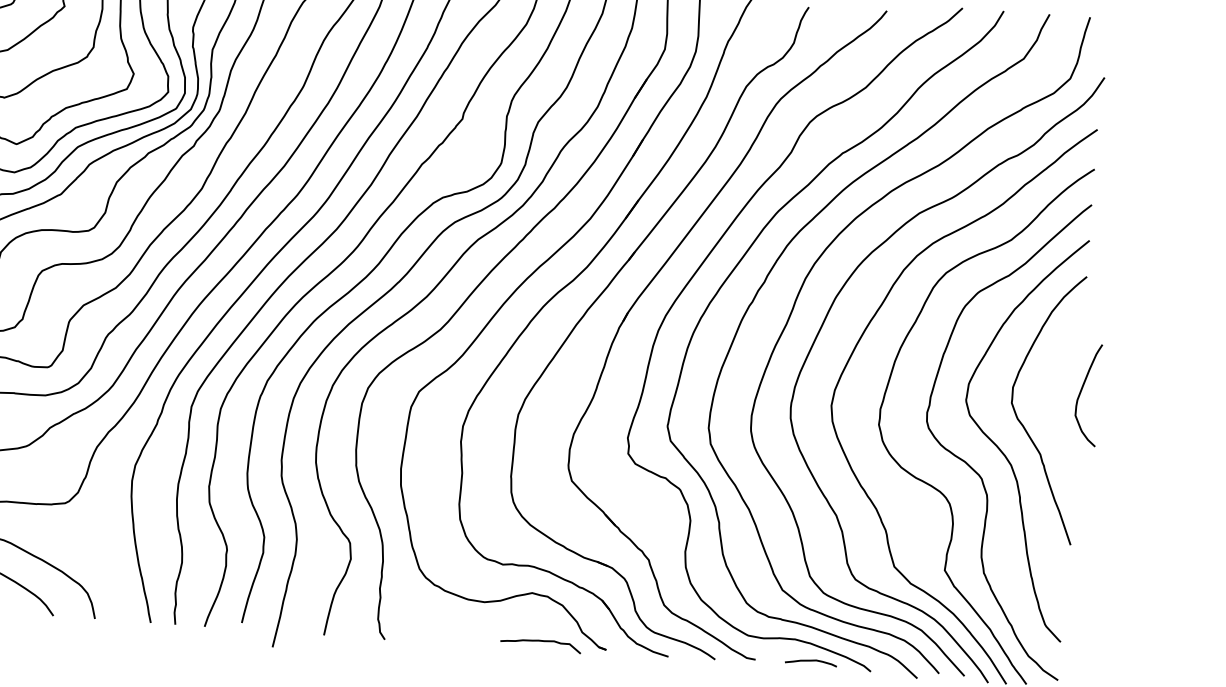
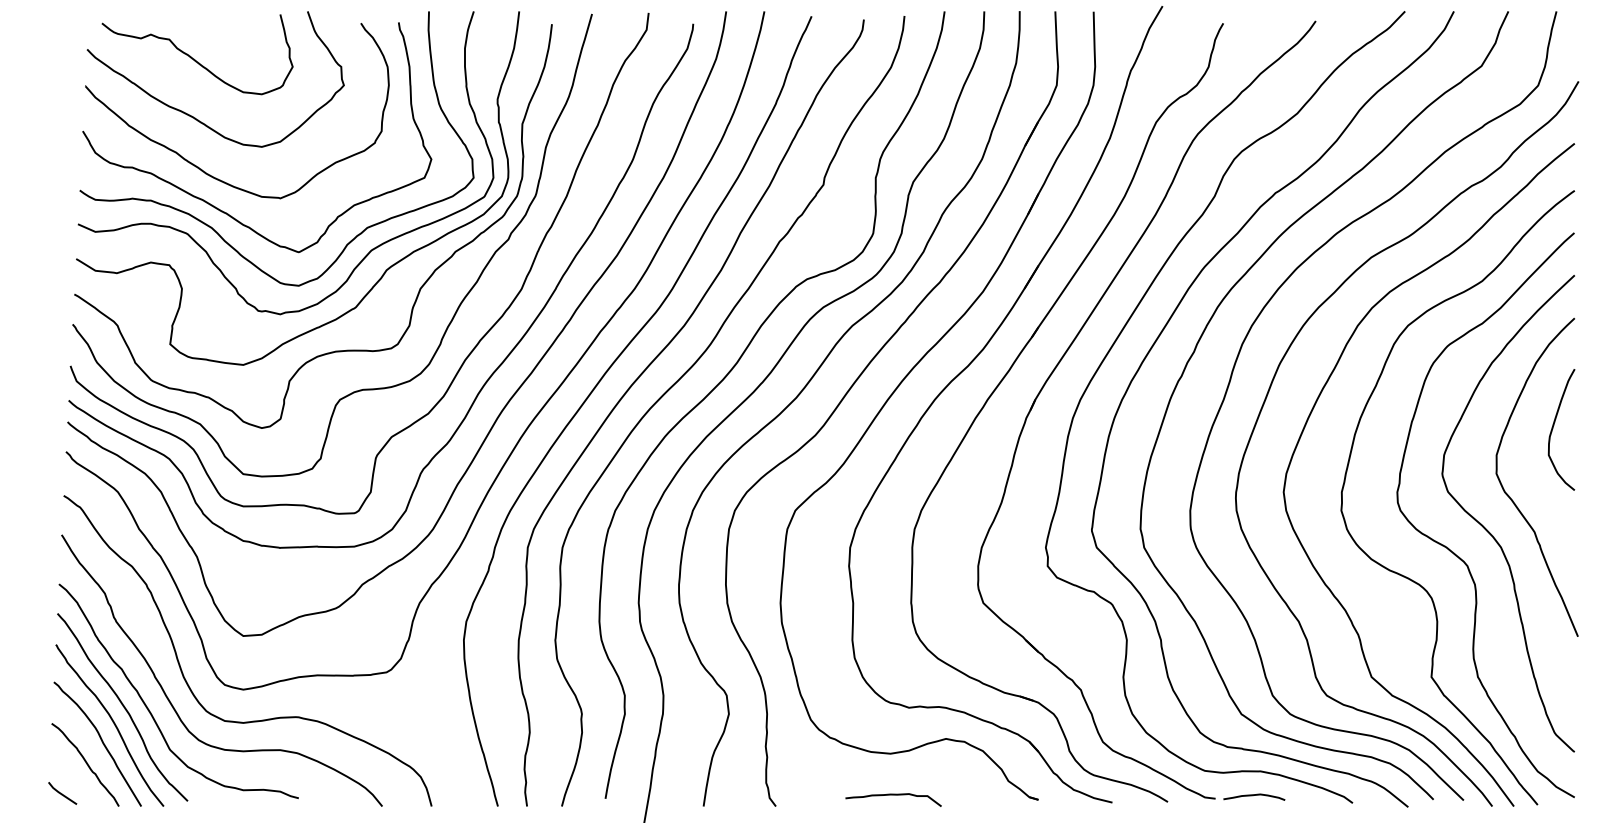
curve: (1082, 390) -> (1554, 425), moved
curve: (540, 641) -> (893, 795), moved
curve: (811, 660) -> (1254, 795), moved

